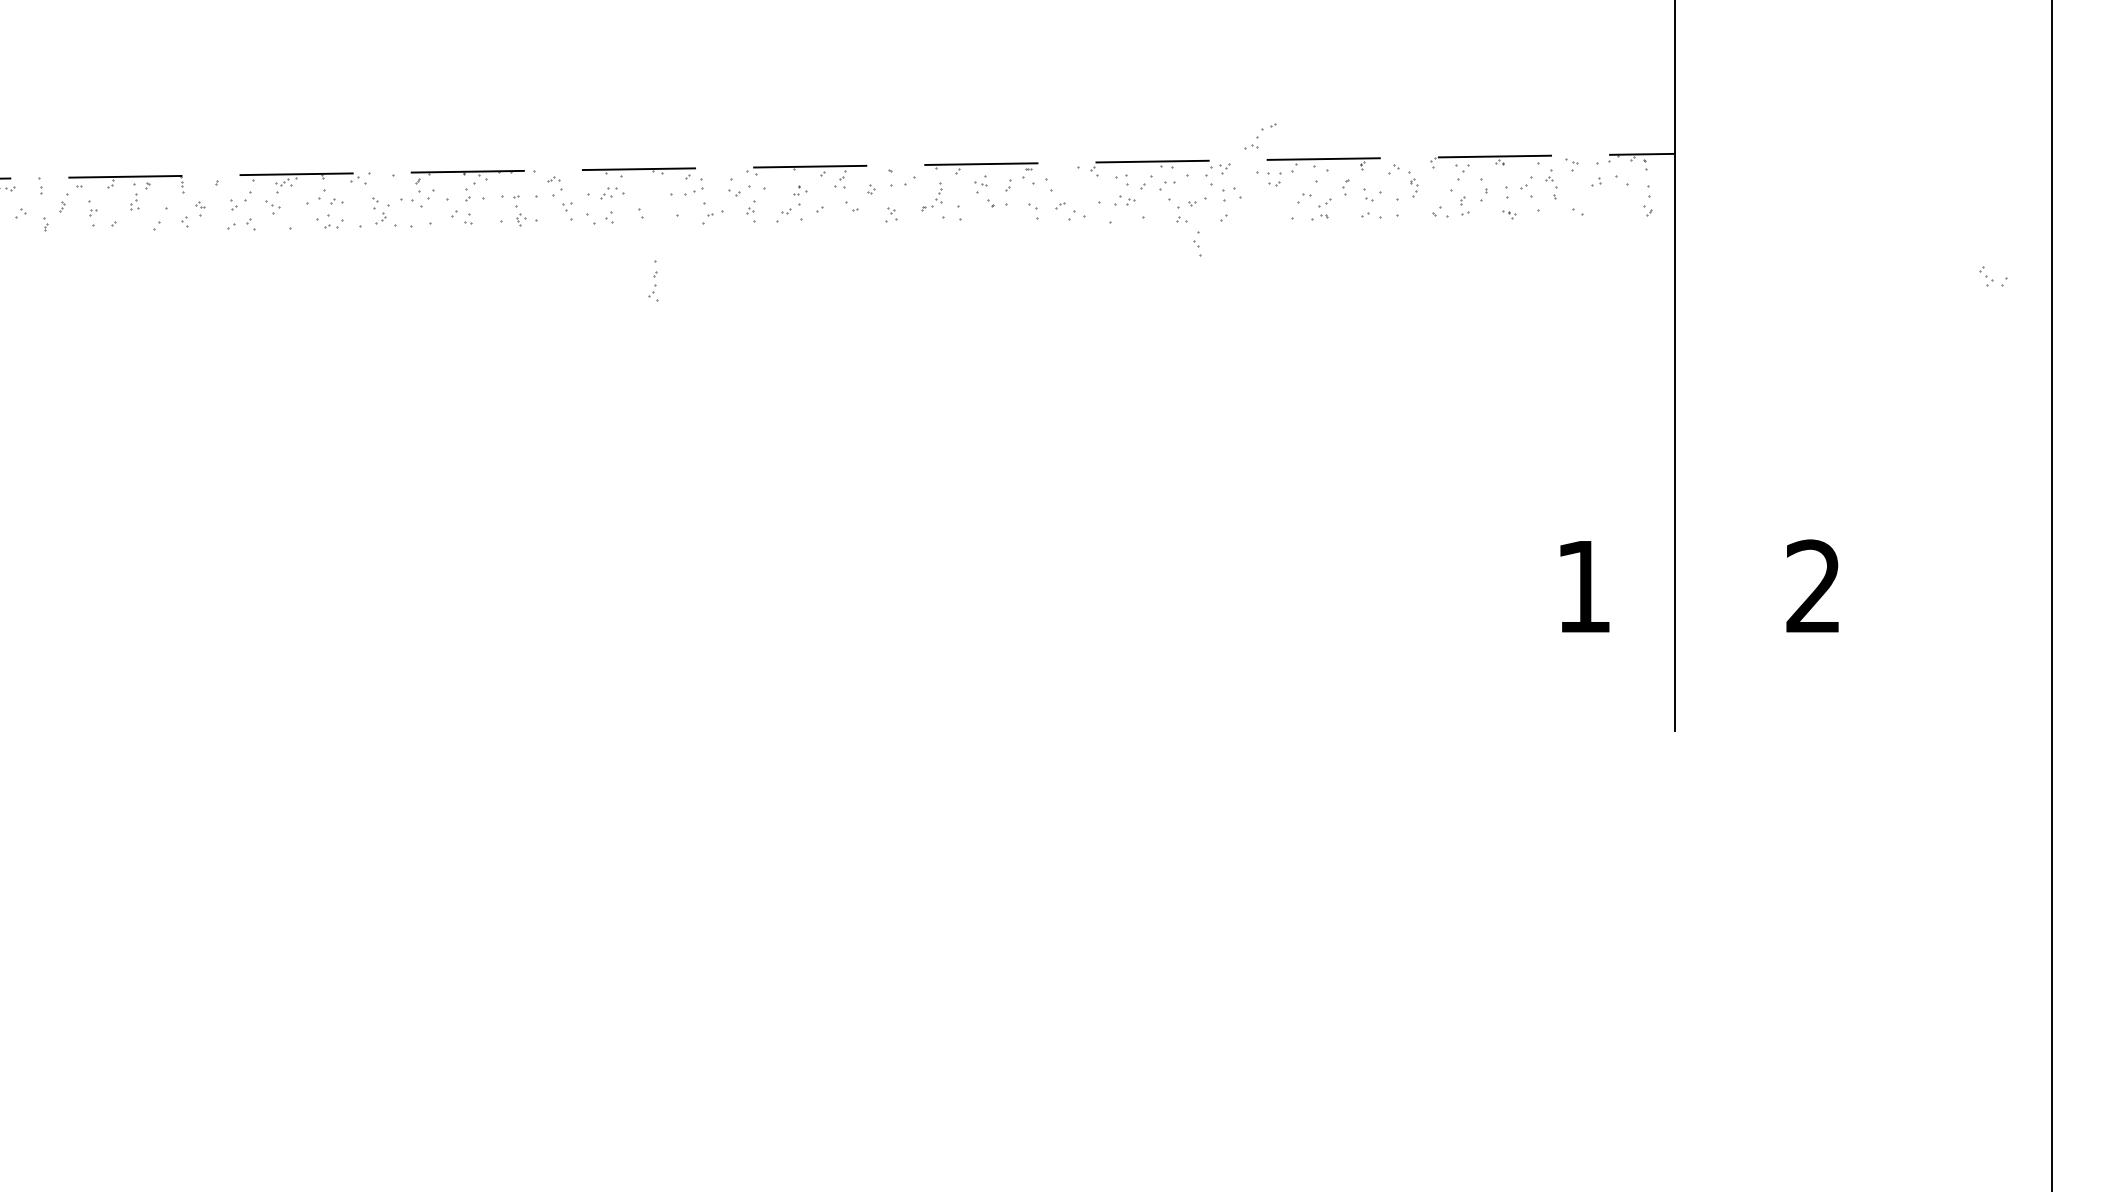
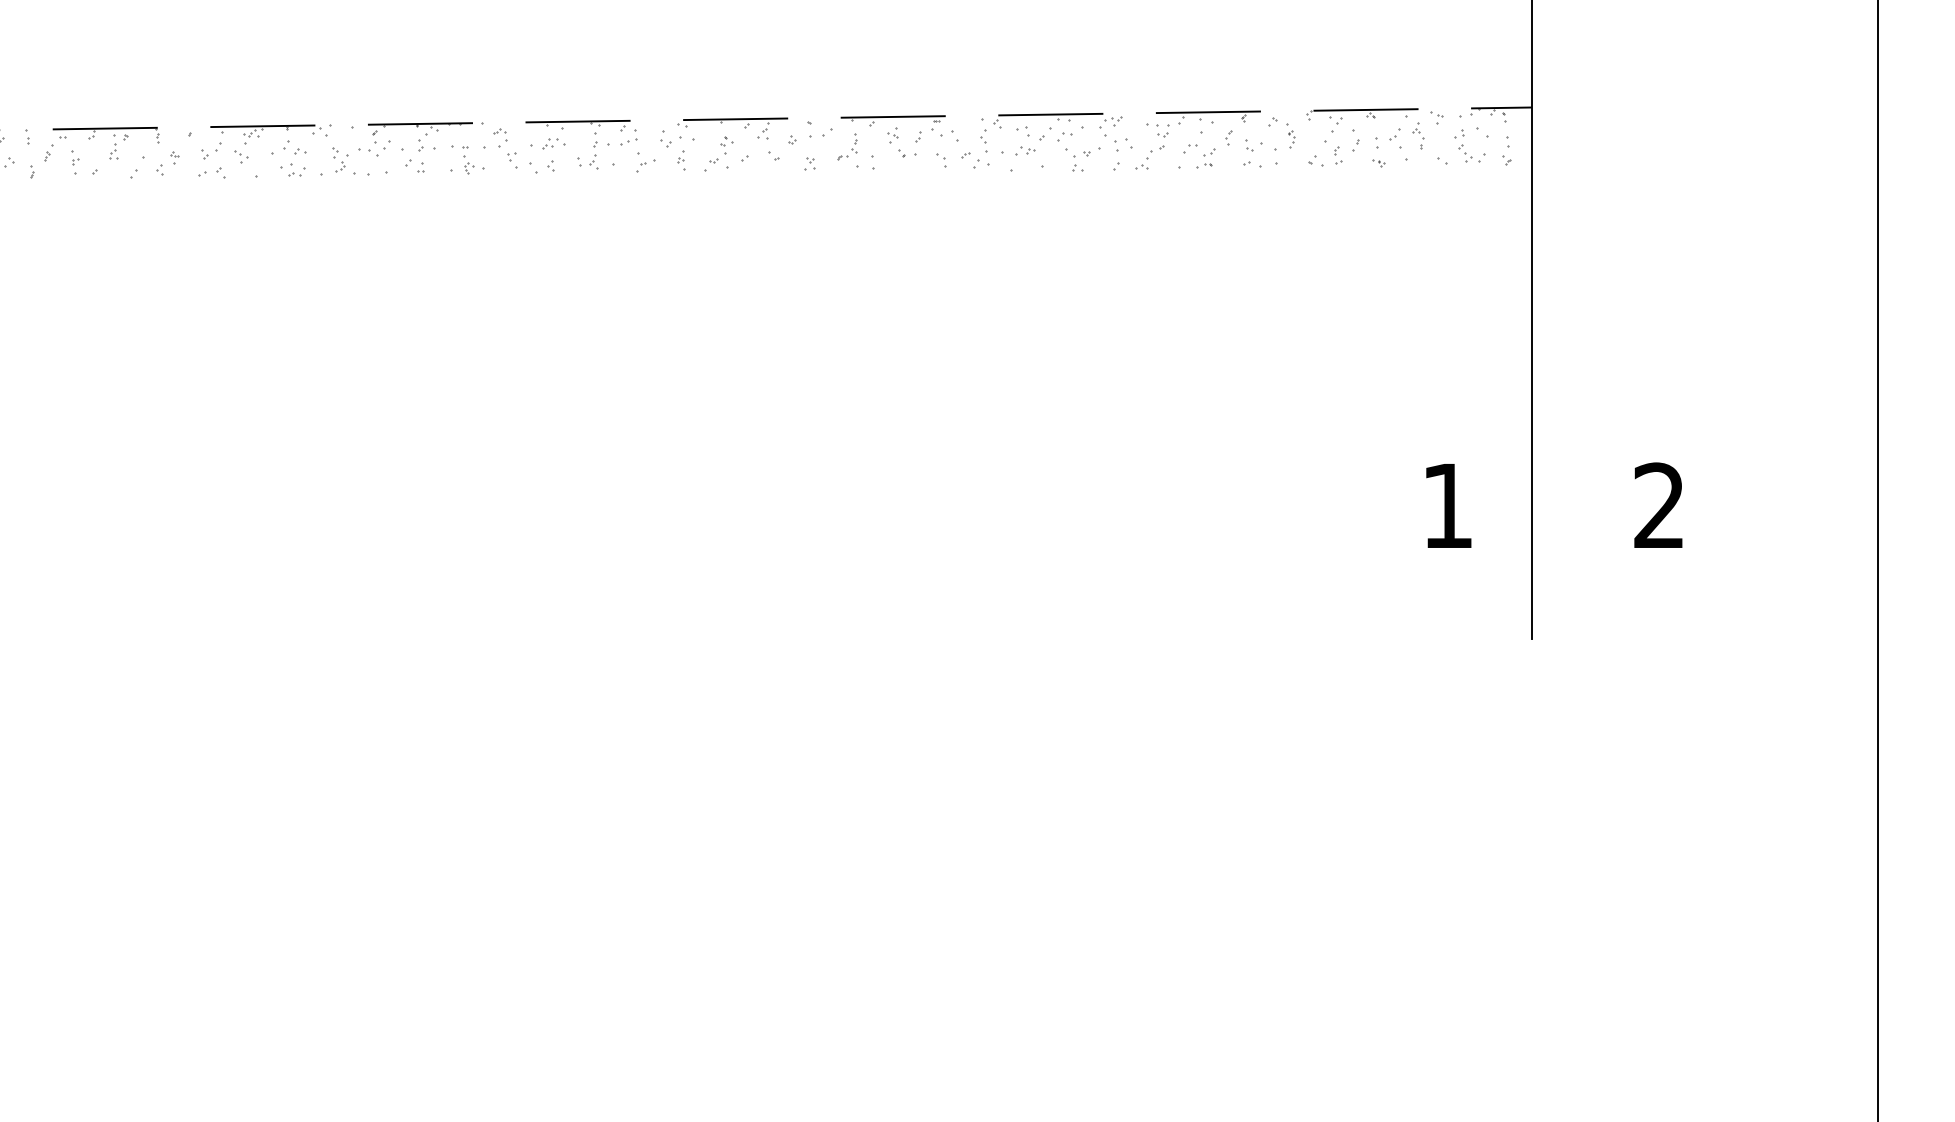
part: (1259, 136) -> (1149, 157), moved
part: (1196, 244) -> (983, 140), moved
part: (1993, 276) -> (1471, 153), moved
part: (653, 280) -> (593, 150), moved

